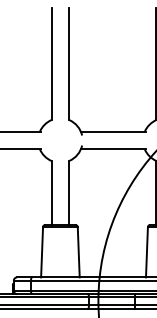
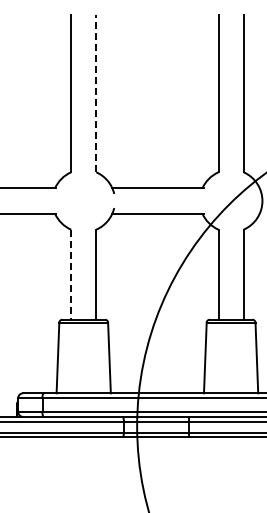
line: (69, 64) -> (96, 93), solid -> dashed
line: (51, 192) -> (71, 274), solid -> dashed

